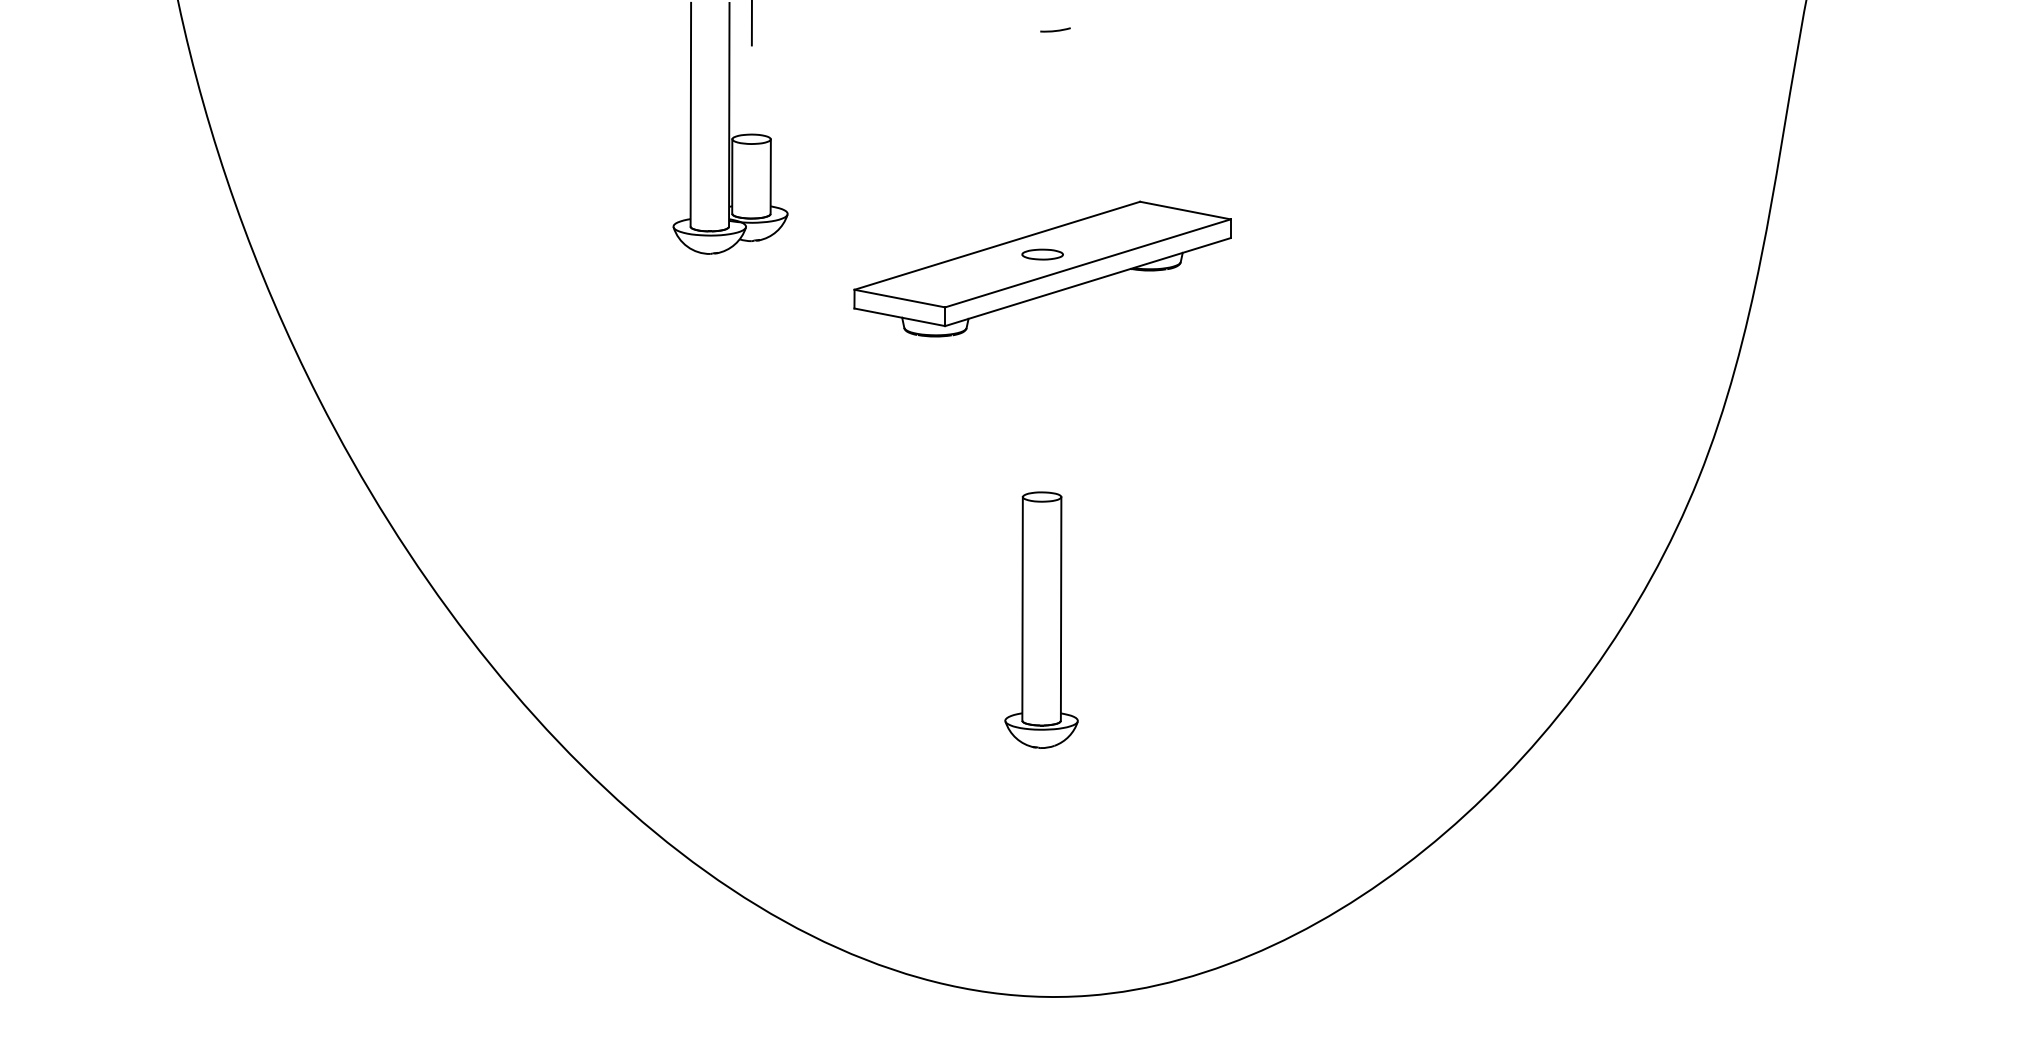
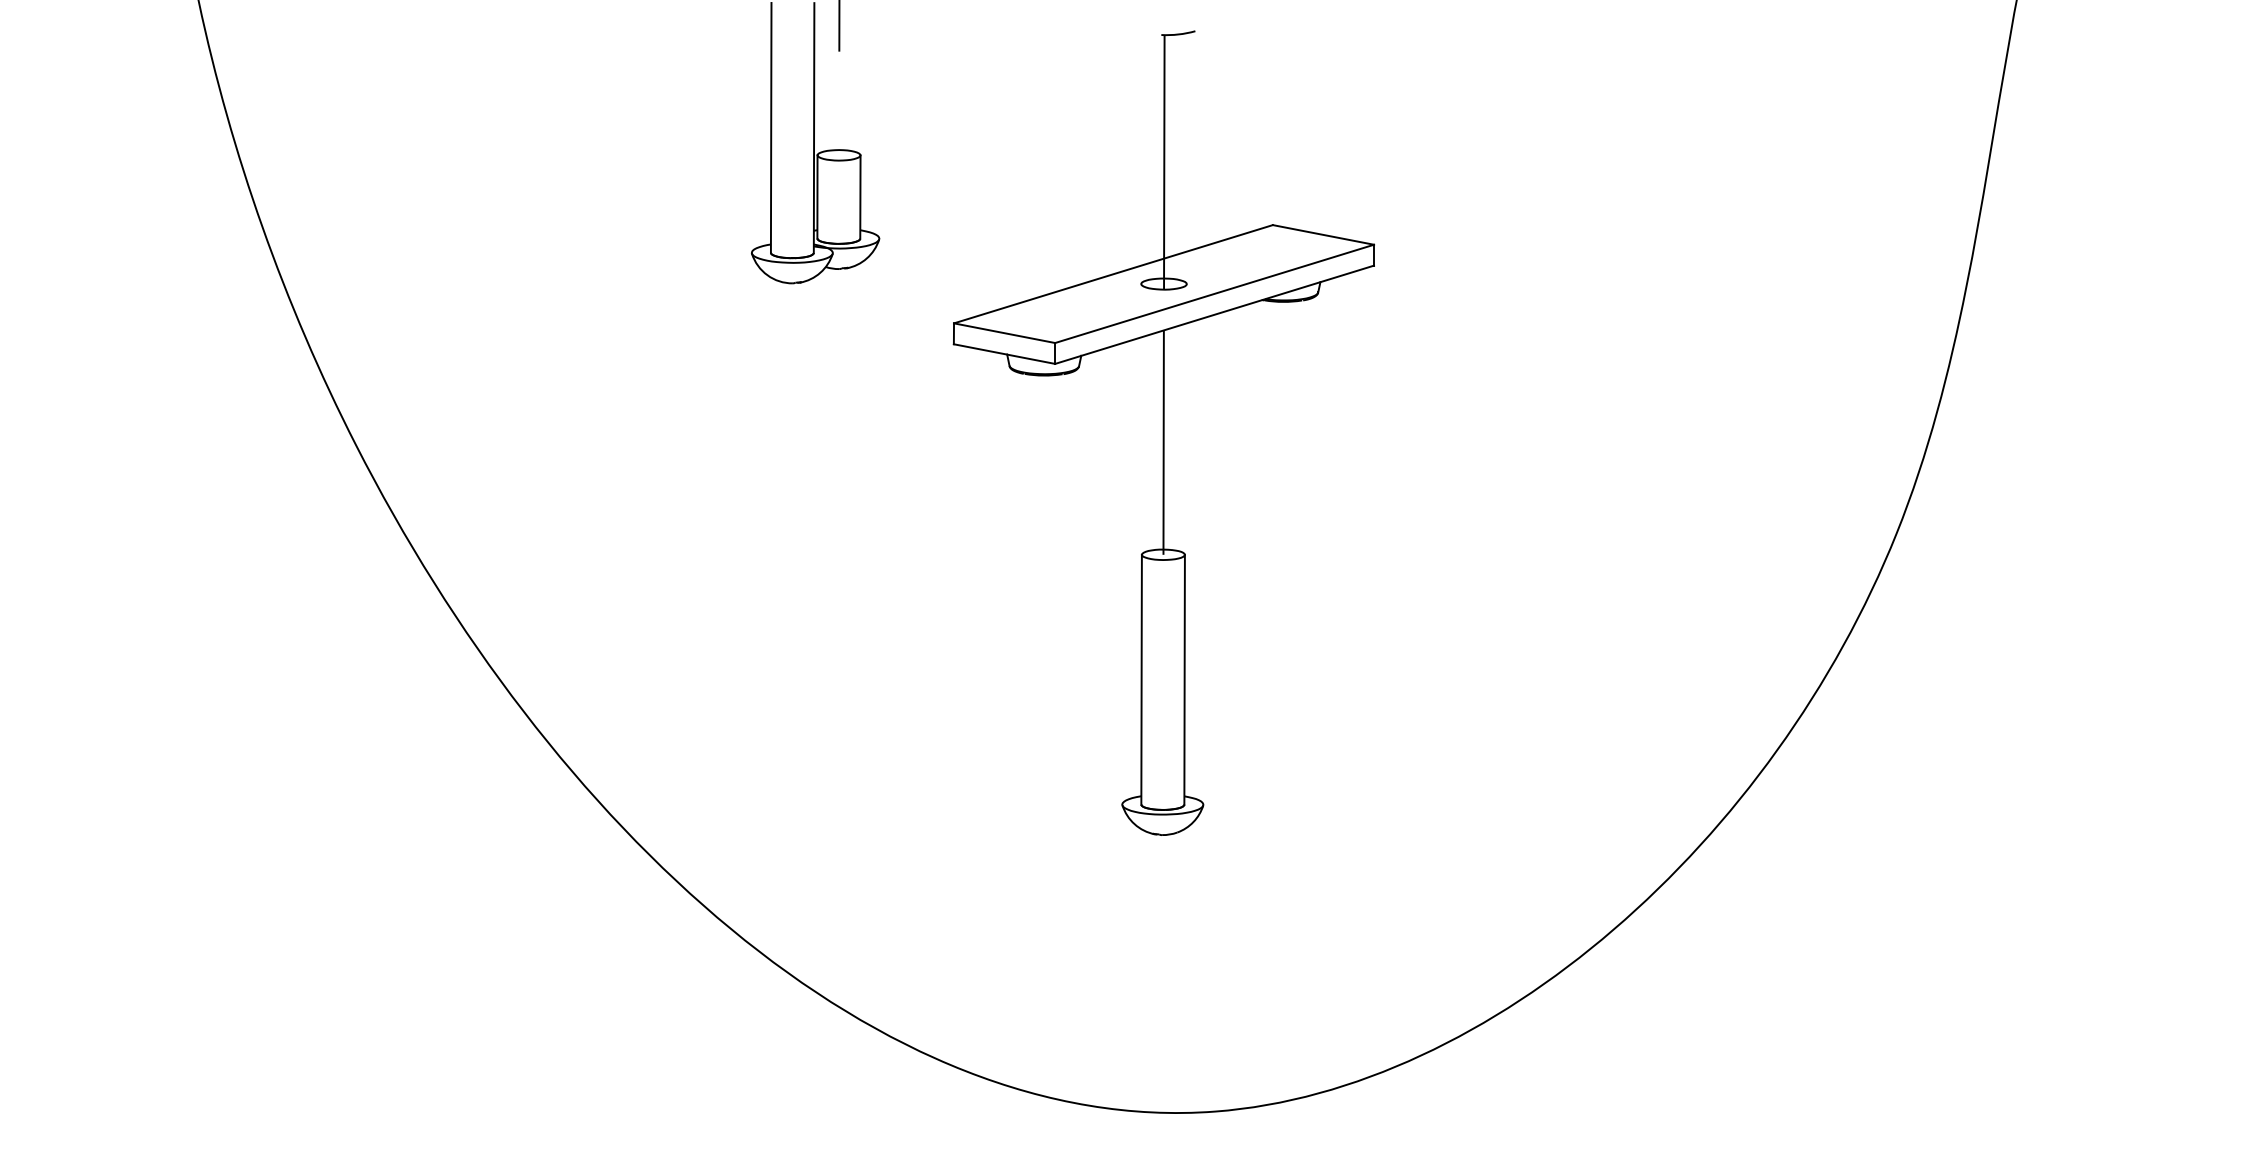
line: (1043, 145) -> (1164, 162), added
line: (1042, 396) -> (1163, 442), added

